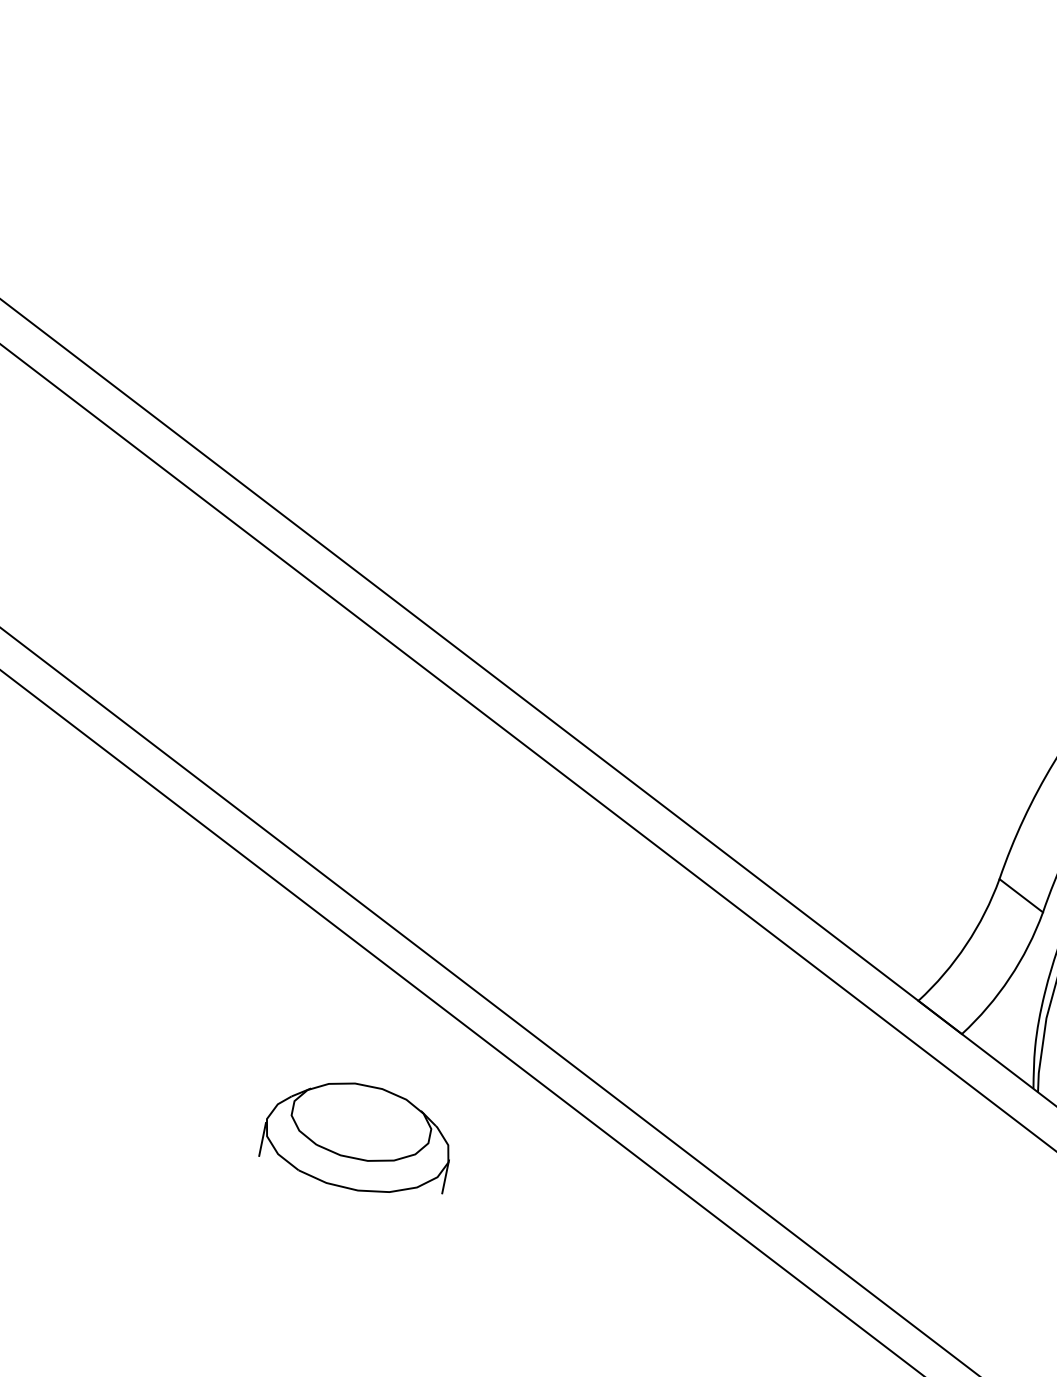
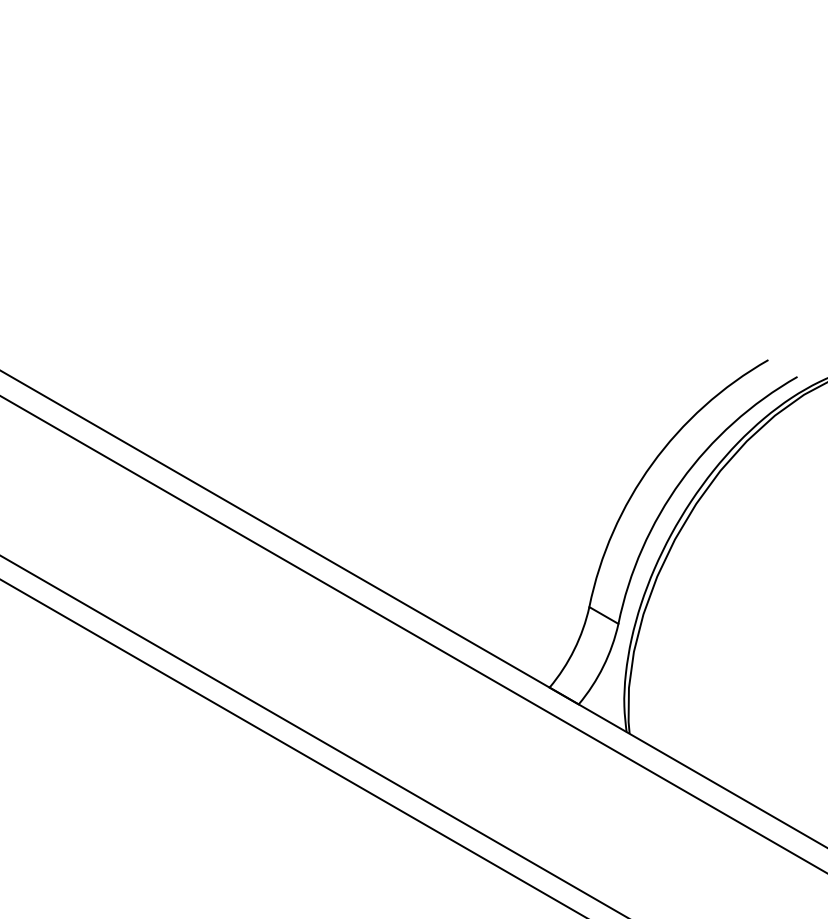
part: (357, 1136) -> (218, 814), removed

